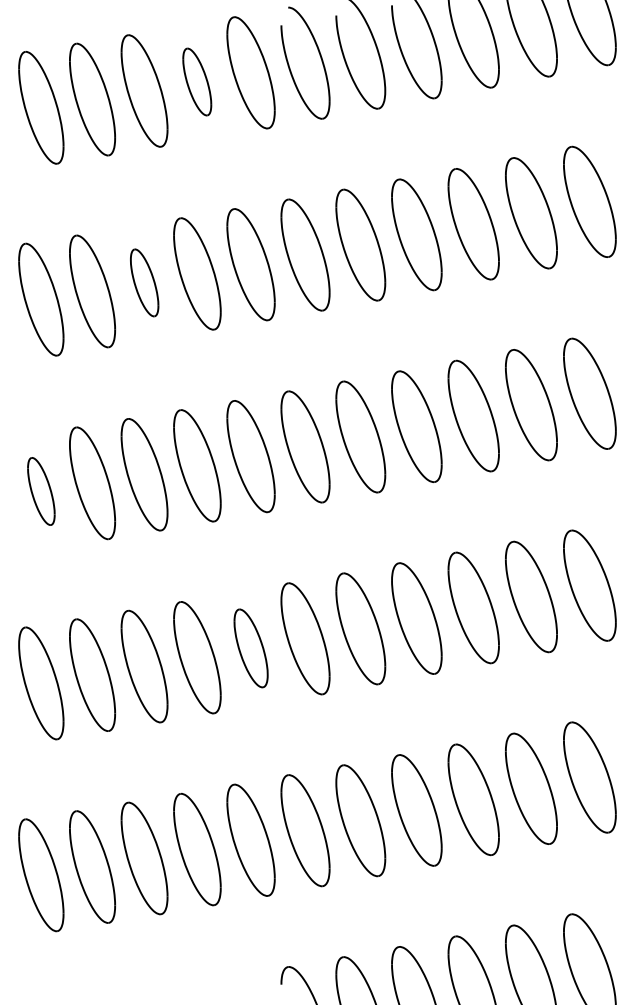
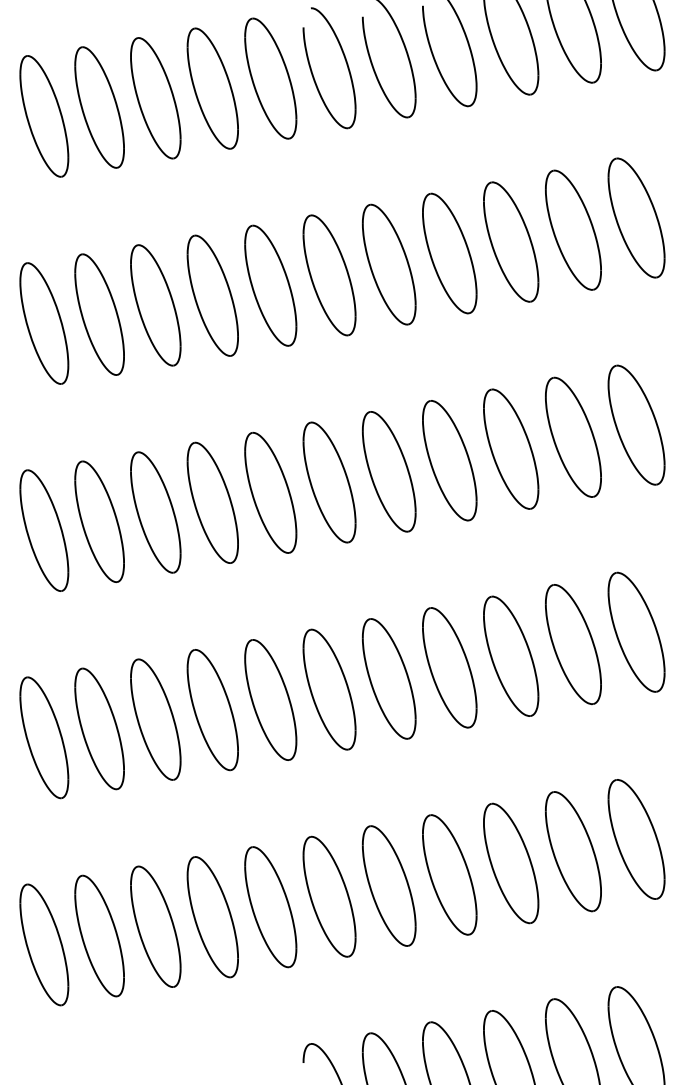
part: (197, 81) -> (212, 88), size x1.67
part: (144, 282) -> (155, 305), size x1.67
part: (41, 491) -> (44, 530), size x1.67
part: (250, 647) -> (270, 699), size x1.43

